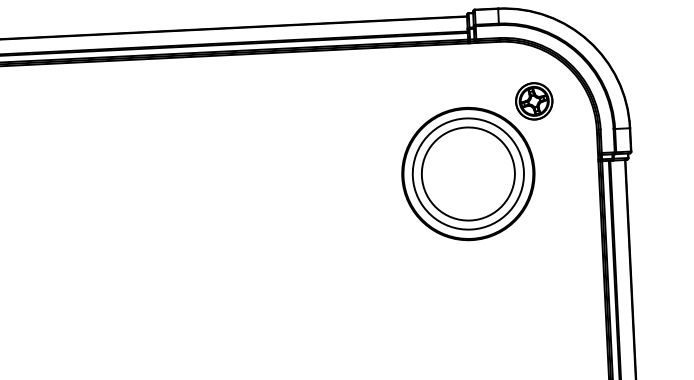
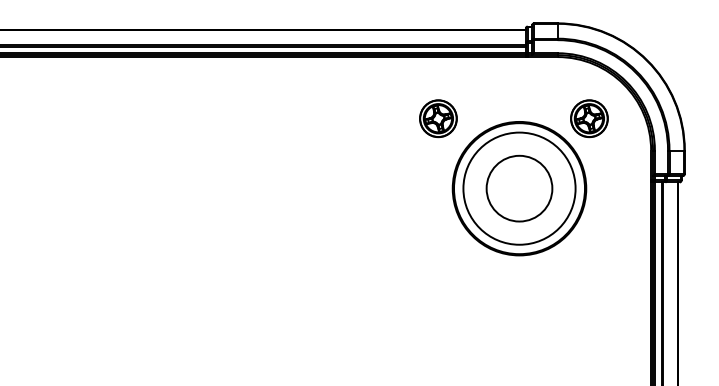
part: (384, 108) -> (438, 118), added
circle: (468, 173) -> (519, 188), size x0.7

